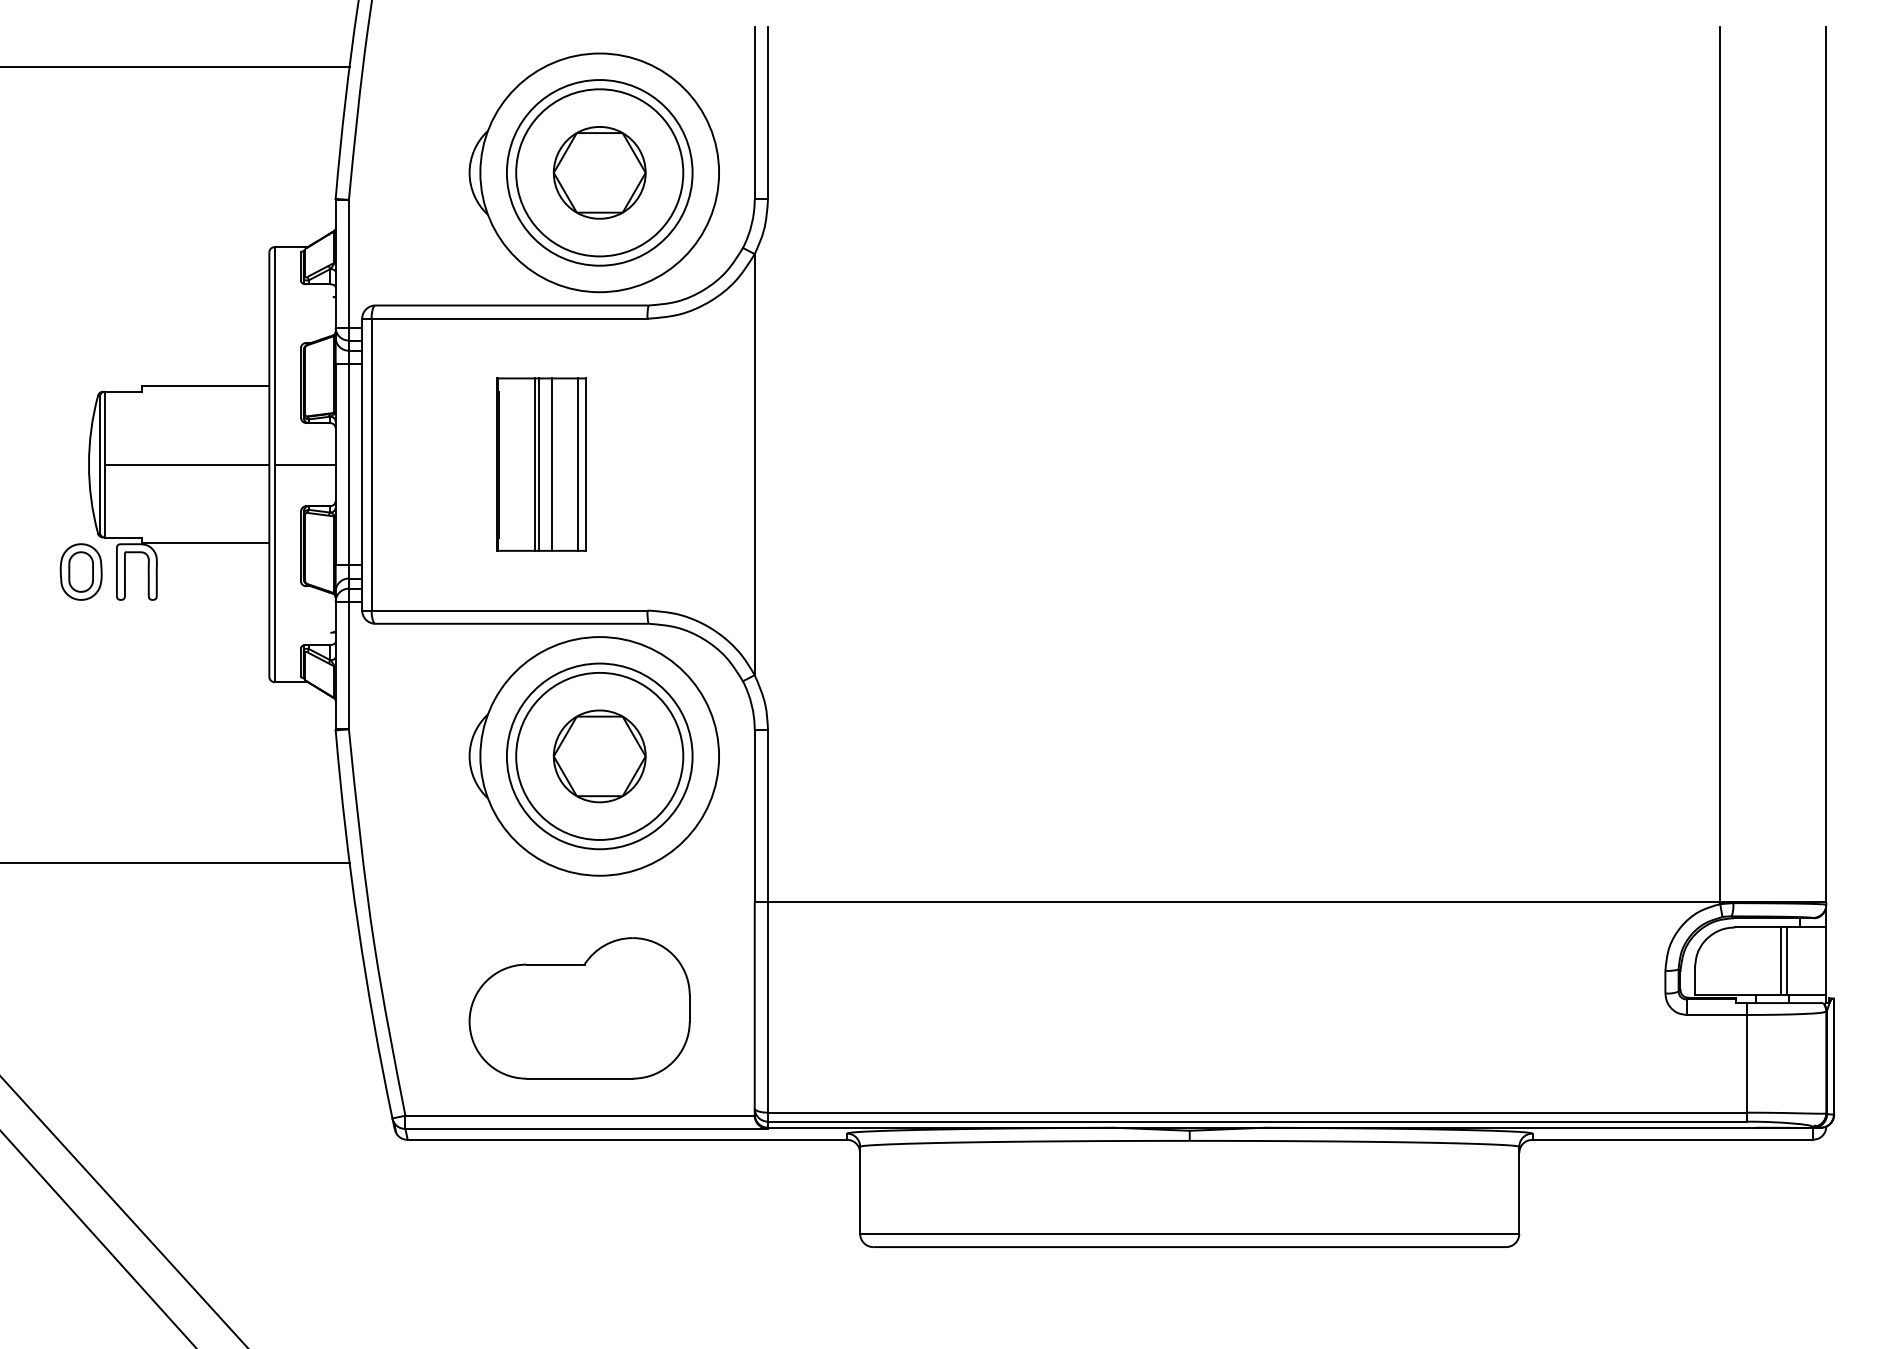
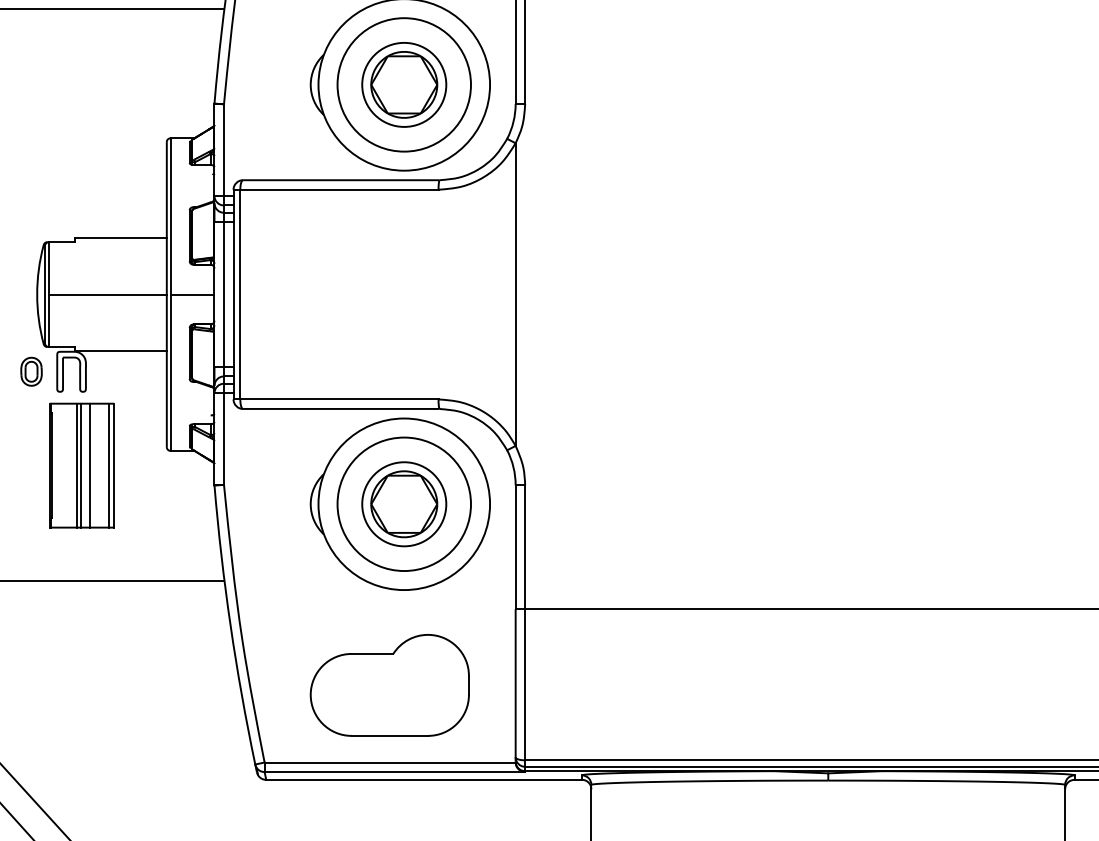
circle: (599, 172) -> (404, 84), size x0.7
part: (541, 464) -> (82, 465), moved
part: (80, 571) -> (31, 371), size x0.7
circle: (599, 755) -> (404, 503), size x0.7

